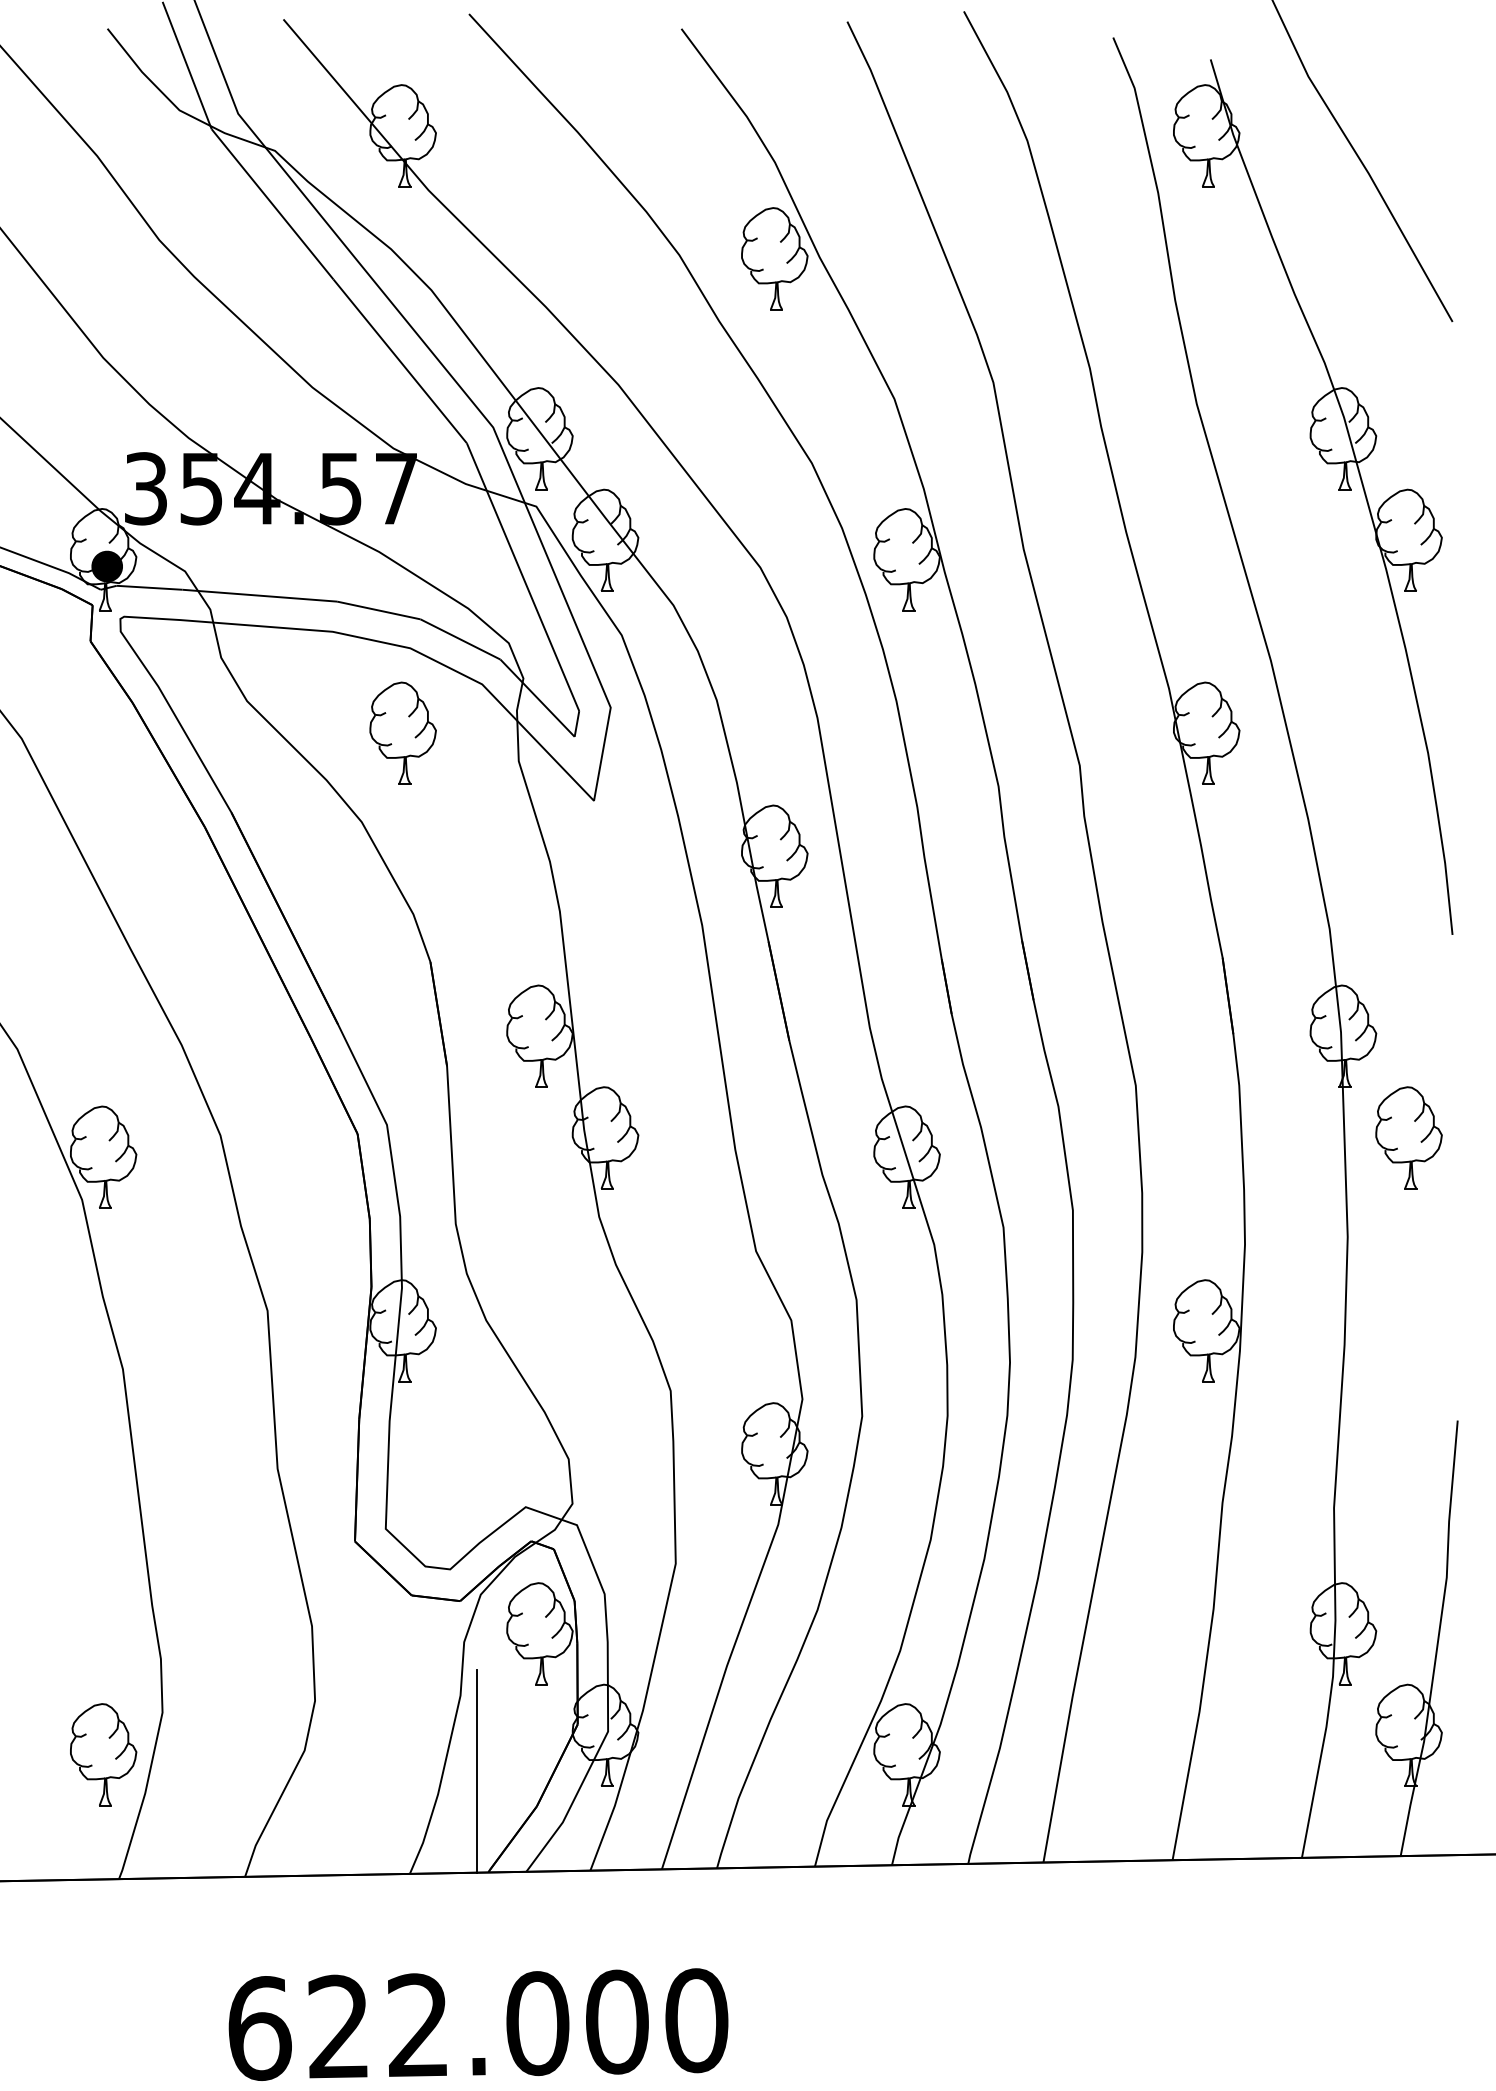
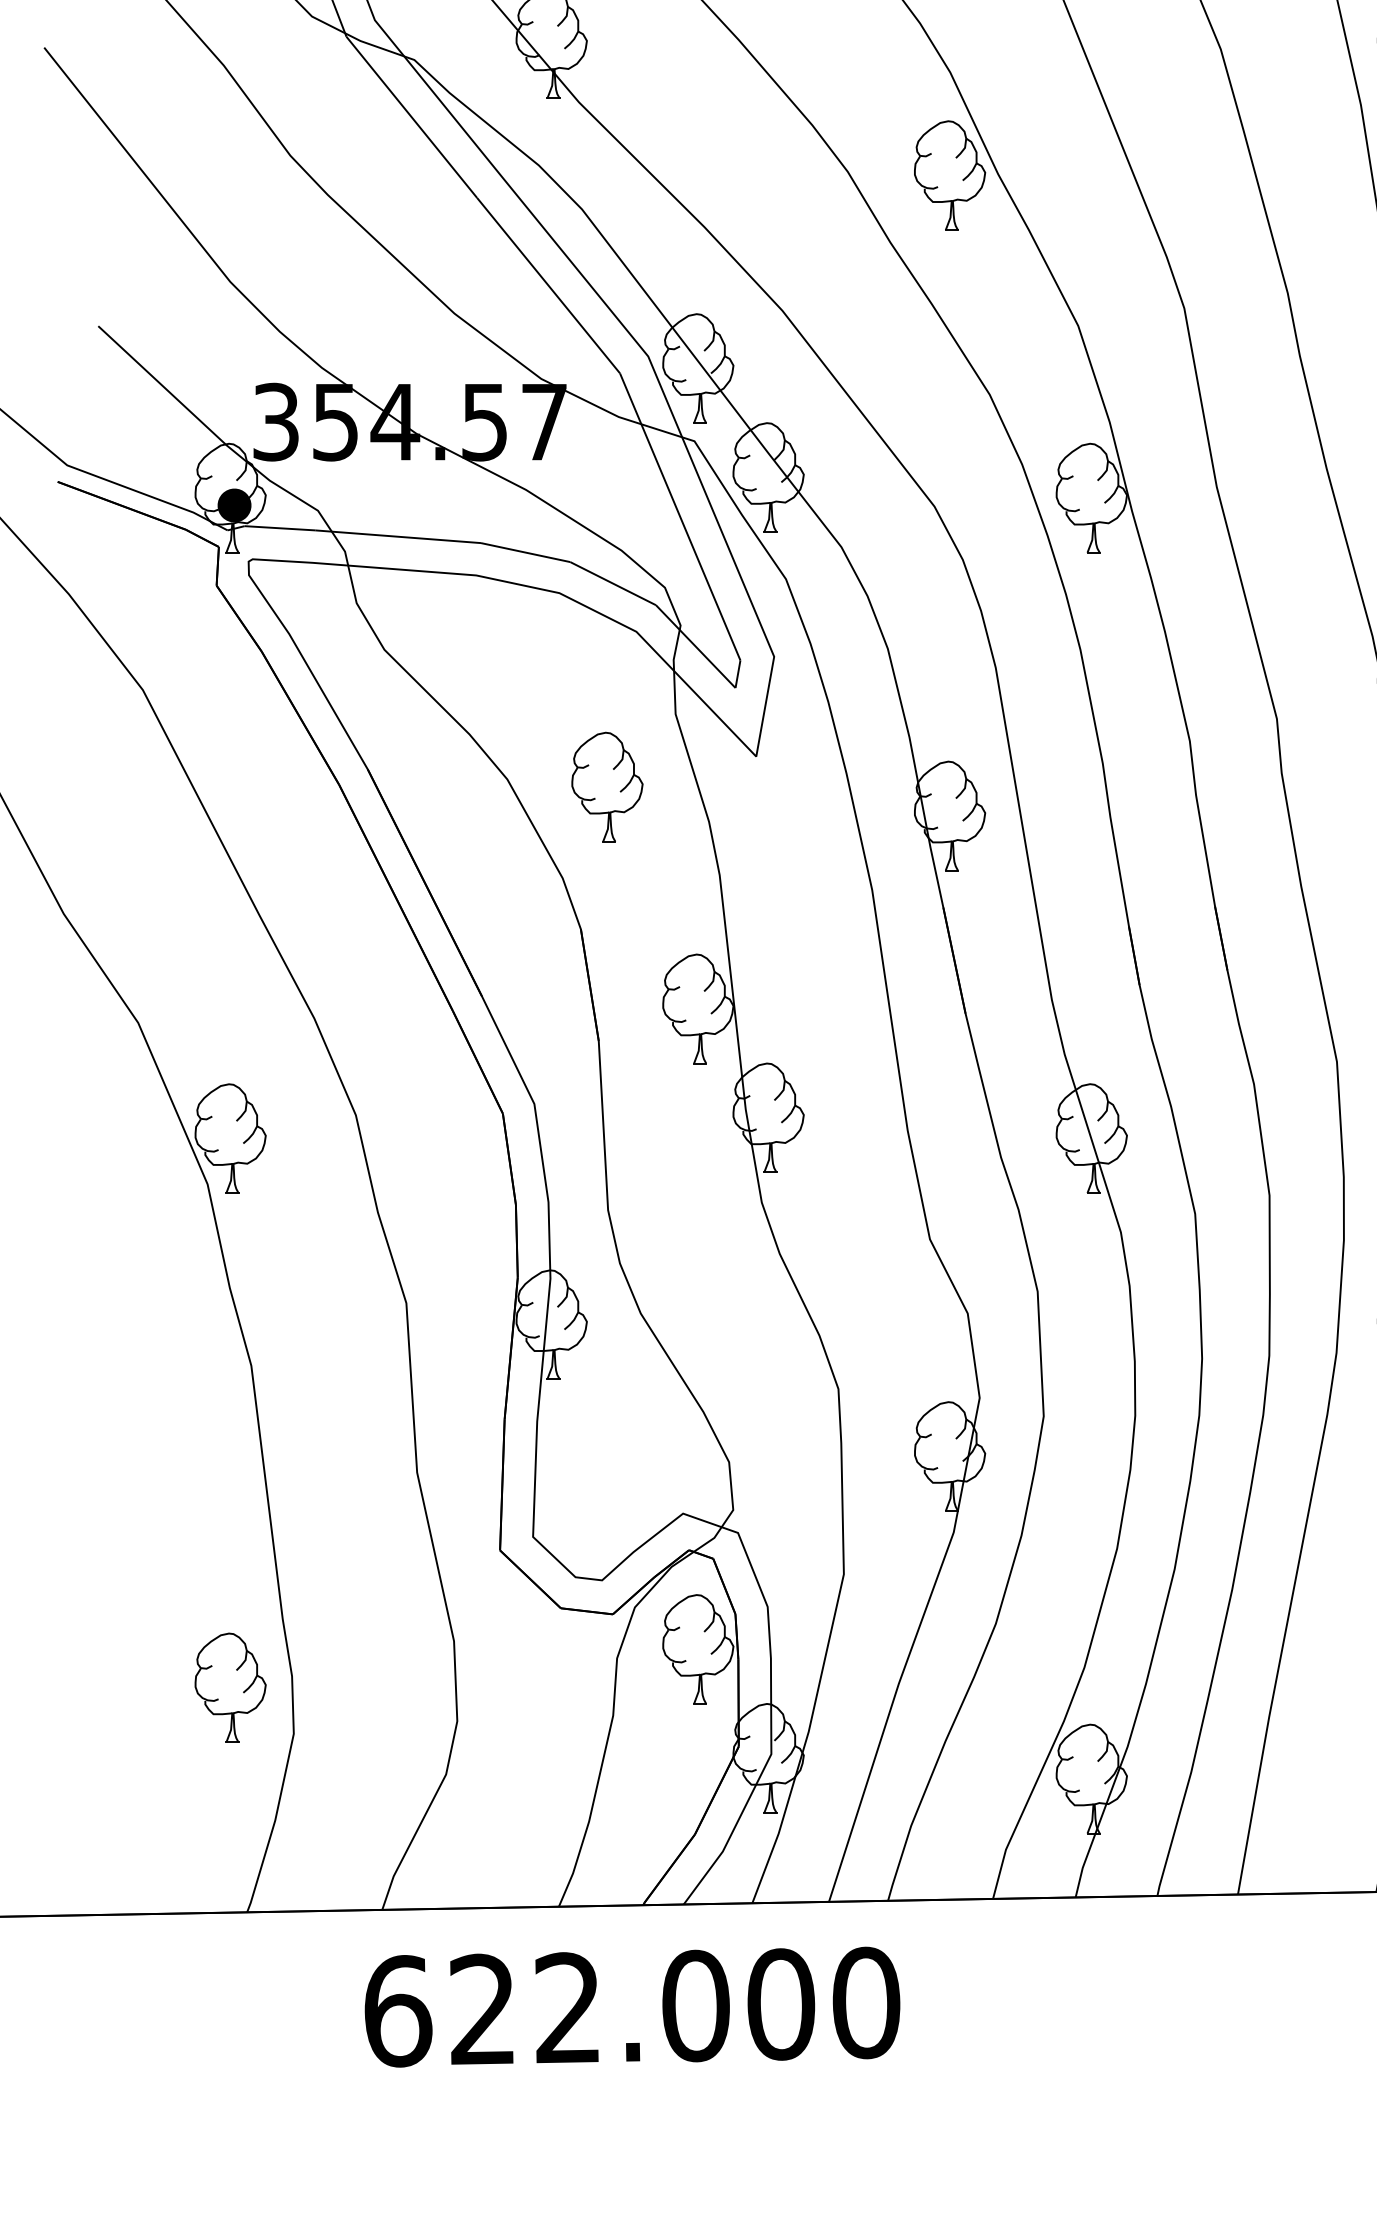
part: (402, 732) -> (606, 786), moved
part: (103, 1754) -> (230, 1687), moved
line: (477, 1771) -> (631, 1796), removed
text: (478, 2024) -> (632, 2007), moved

